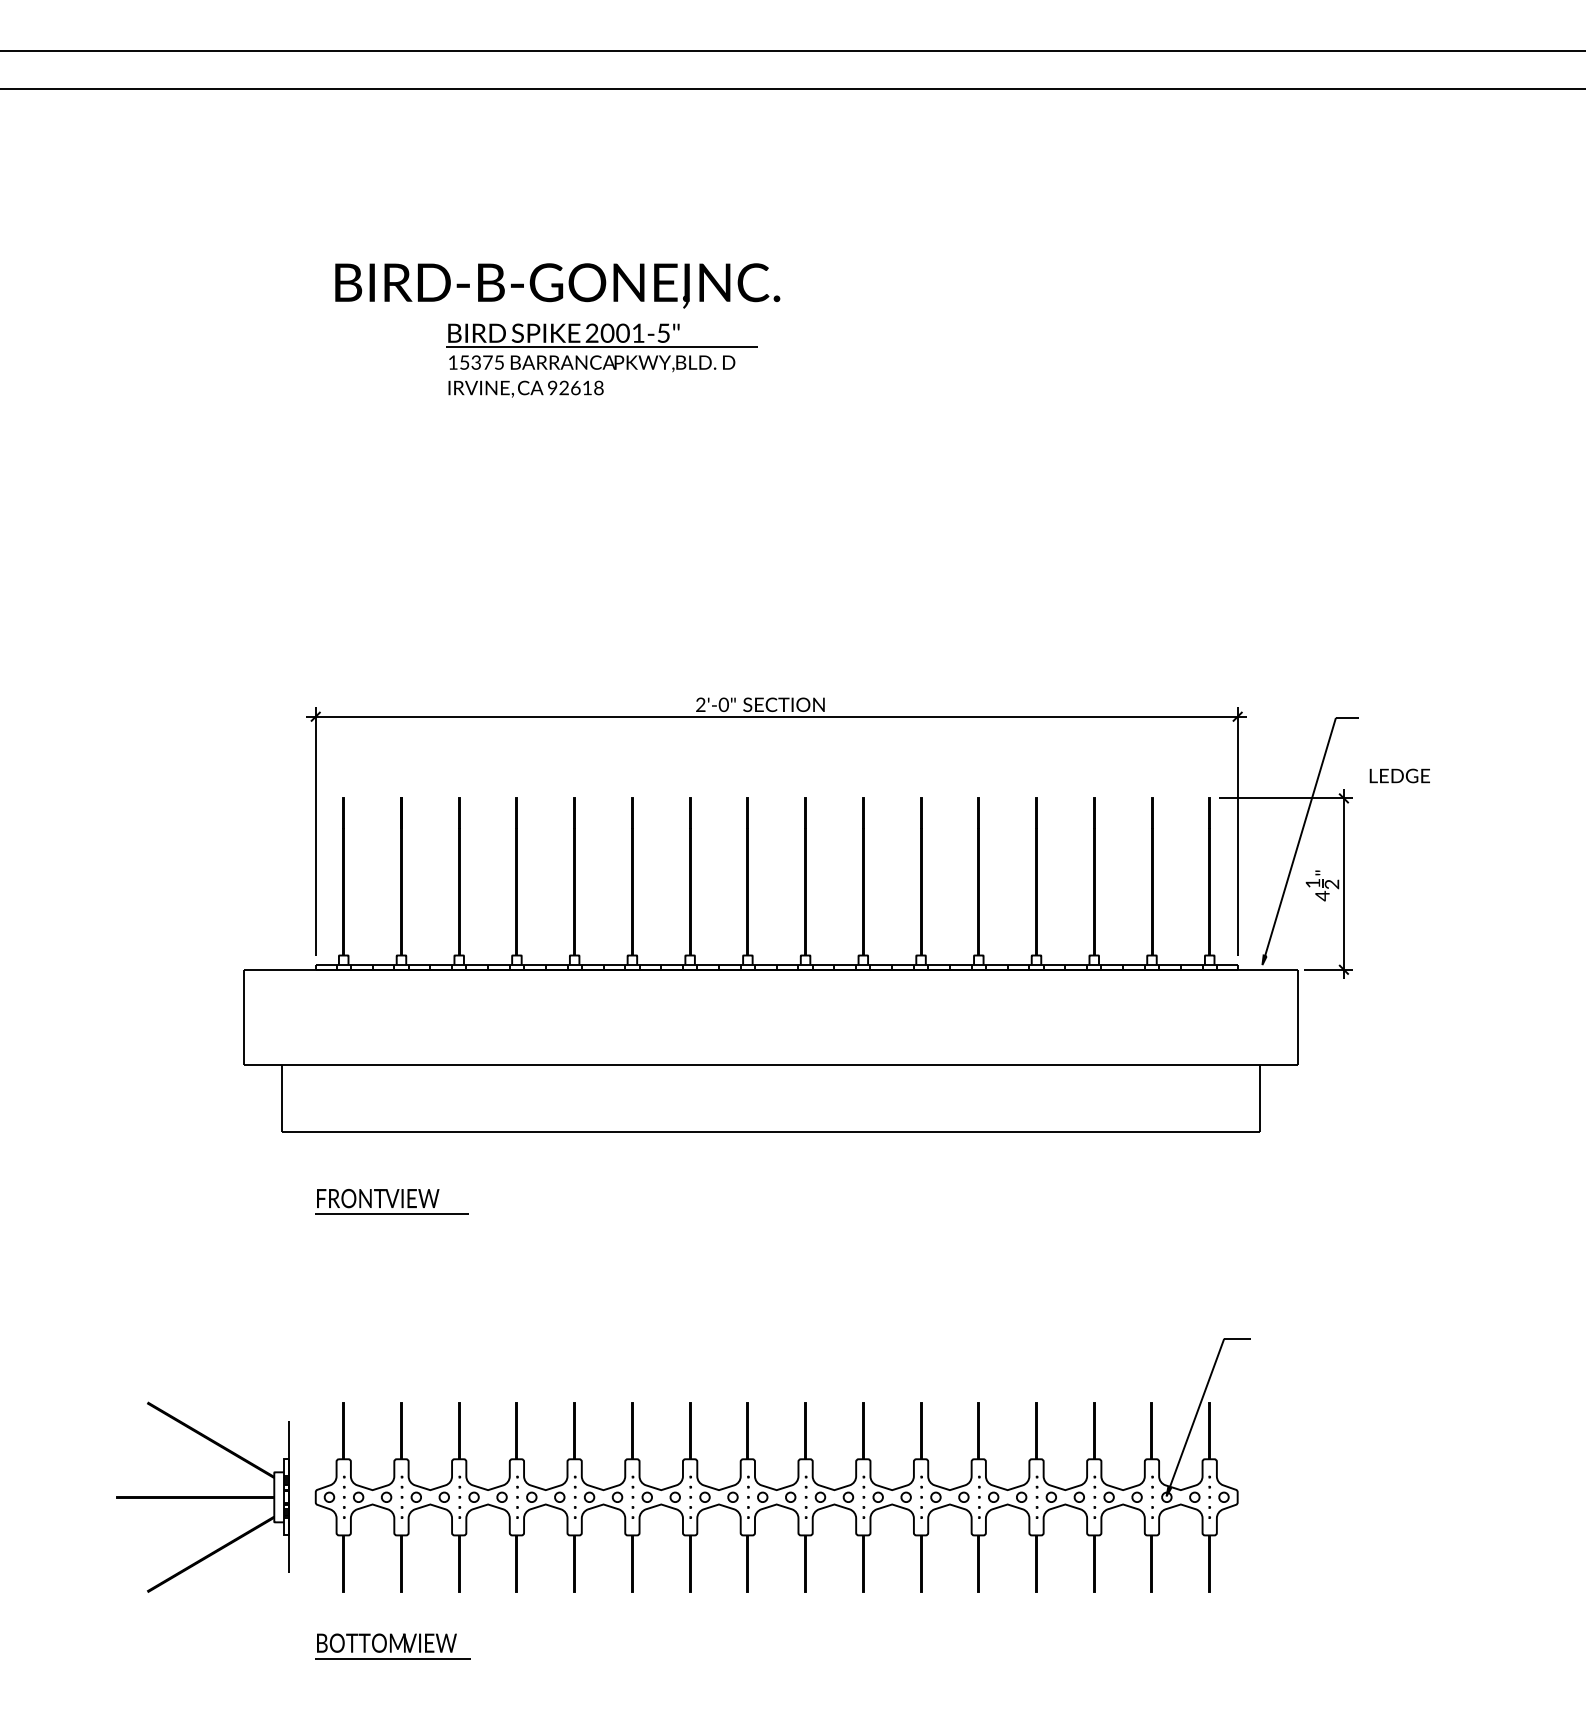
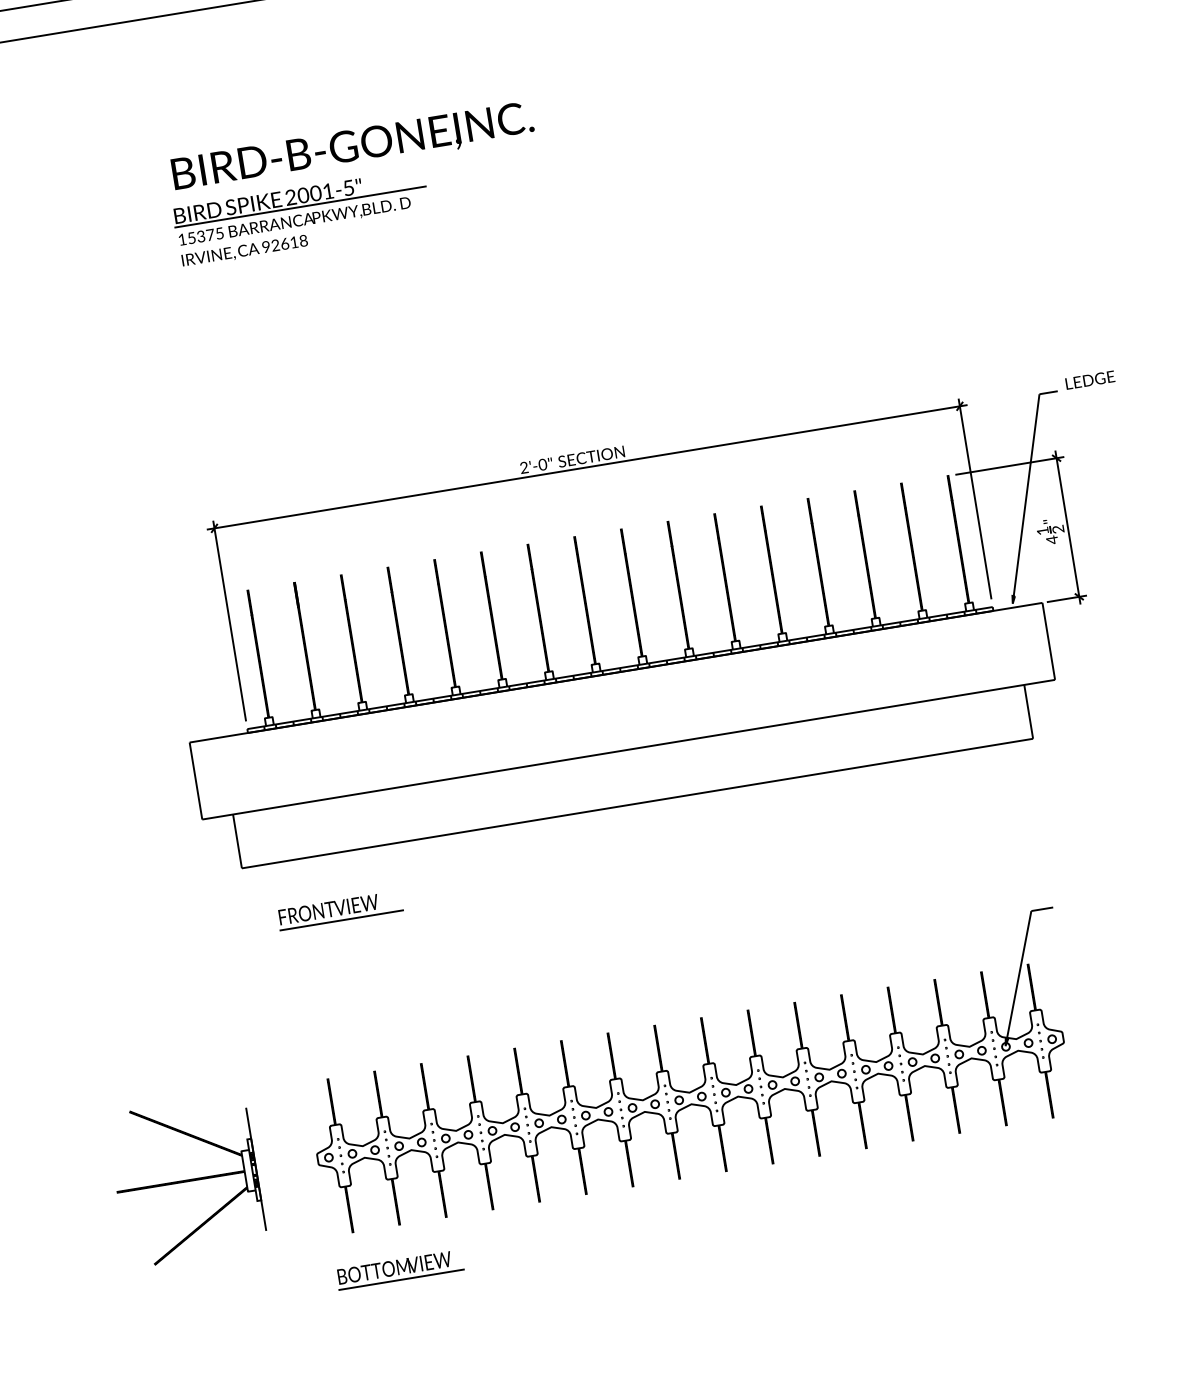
part: (601, 360) -> (302, 218), moved
text: (1399, 775) -> (1089, 379), moved
part: (202, 1496) -> (186, 1180), moved

